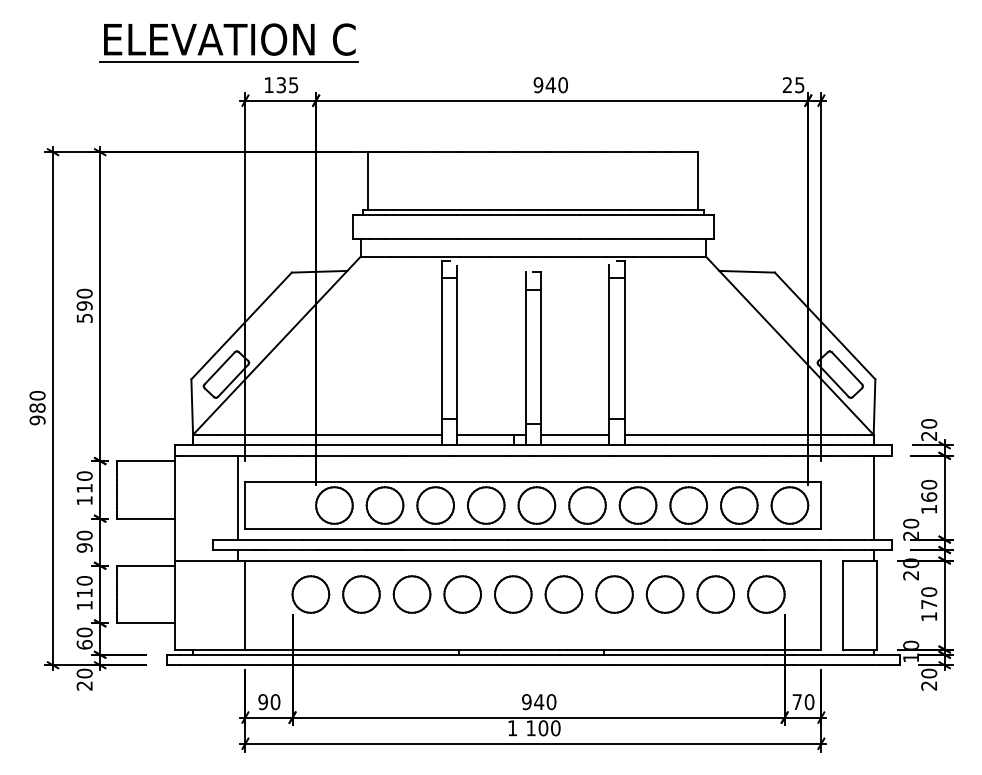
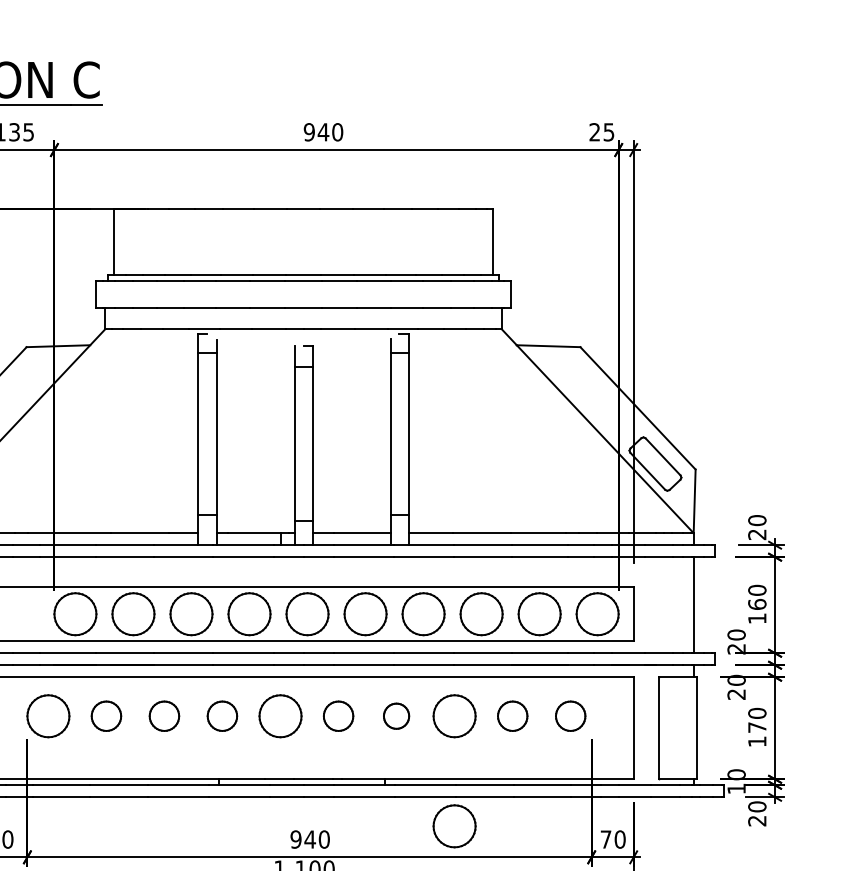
part: (361, 594) -> (106, 716), size x0.7
part: (411, 594) -> (163, 716), size x0.7
part: (462, 594) -> (222, 716), size x0.7
part: (563, 594) -> (338, 716), size x0.7
part: (614, 594) -> (396, 716), size x0.6
part: (715, 594) -> (512, 716), size x0.7
part: (766, 594) -> (570, 716), size x0.7
part: (664, 690) -> (453, 826), added

